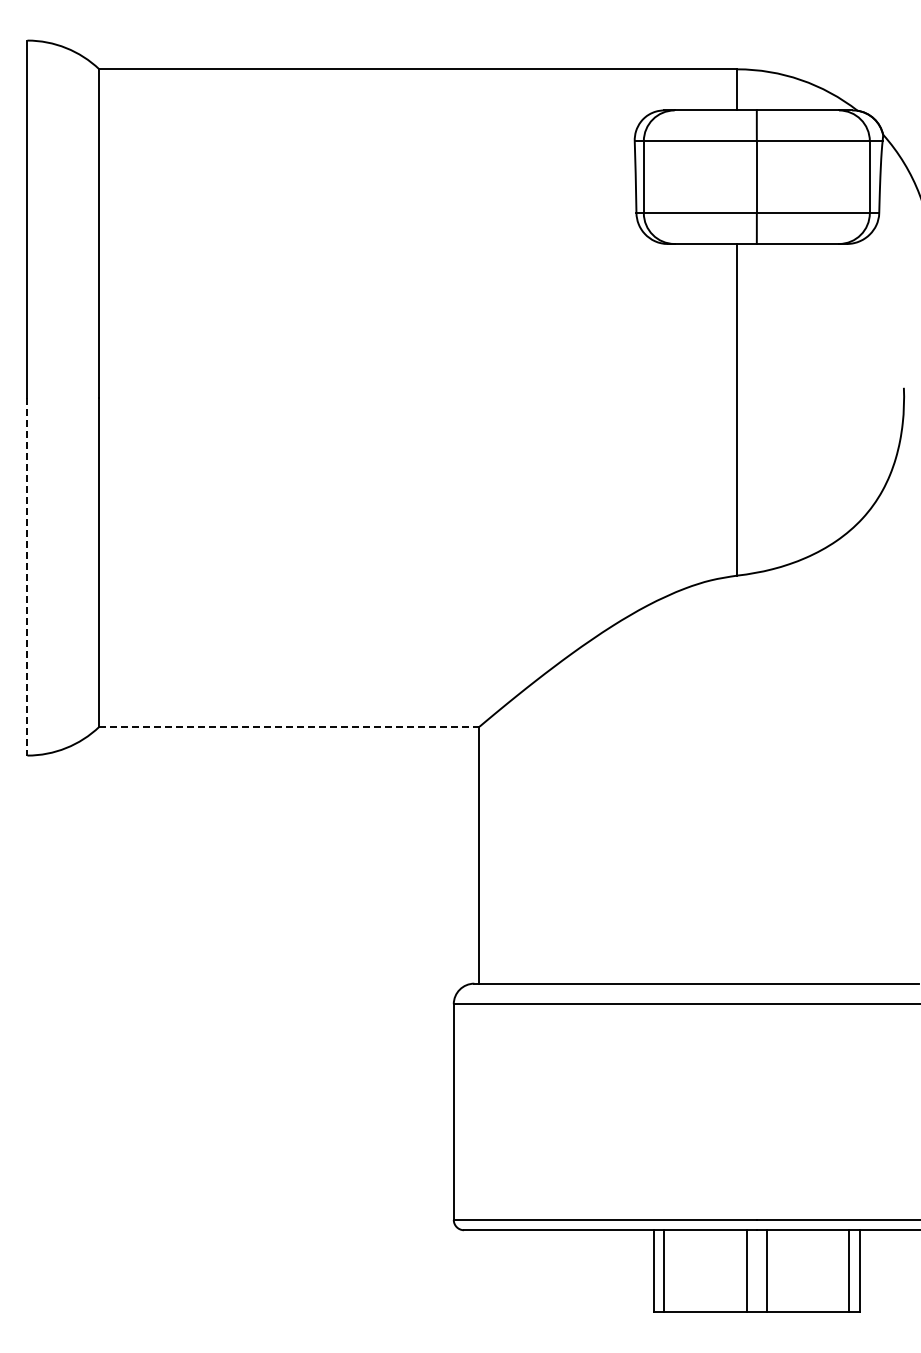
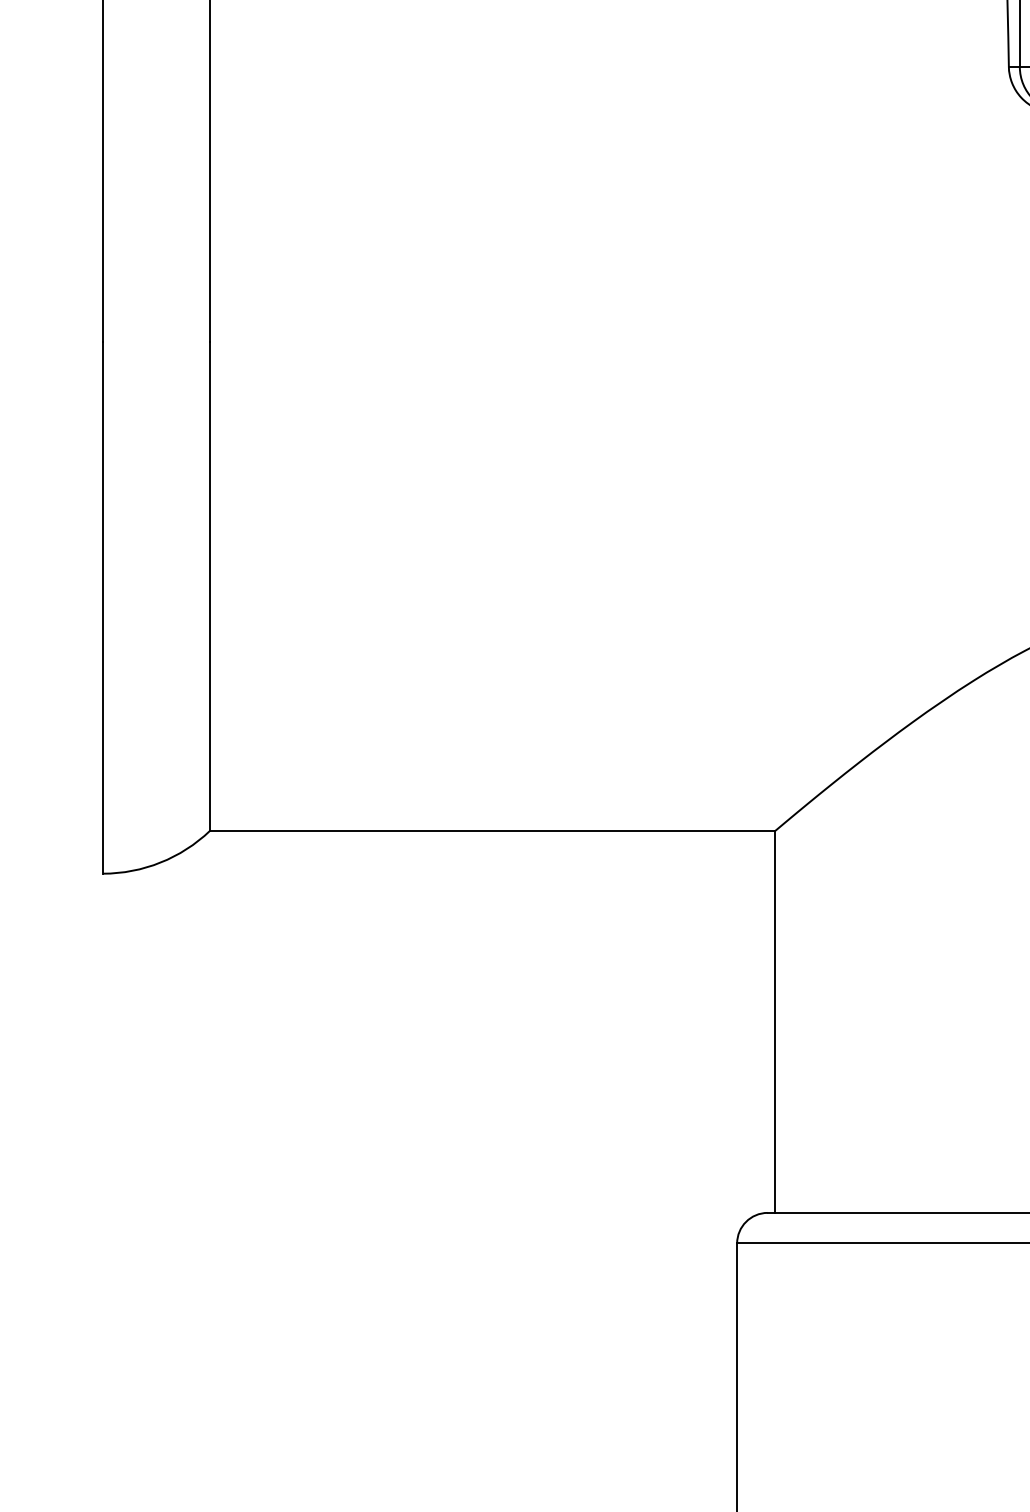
line: (27, 576) -> (103, 607), dashed -> solid
line: (289, 726) -> (492, 830), dashed -> solid

